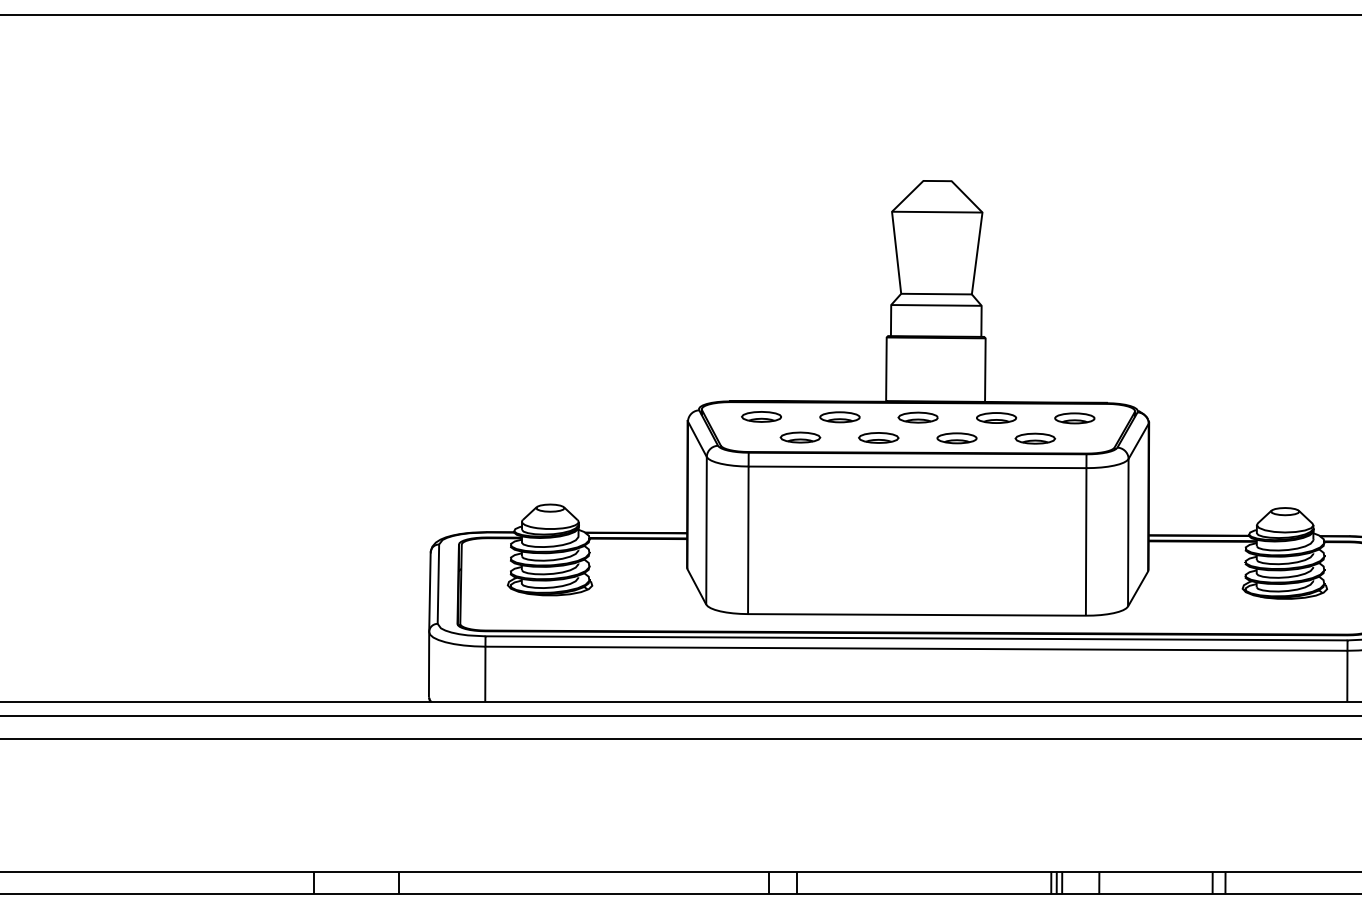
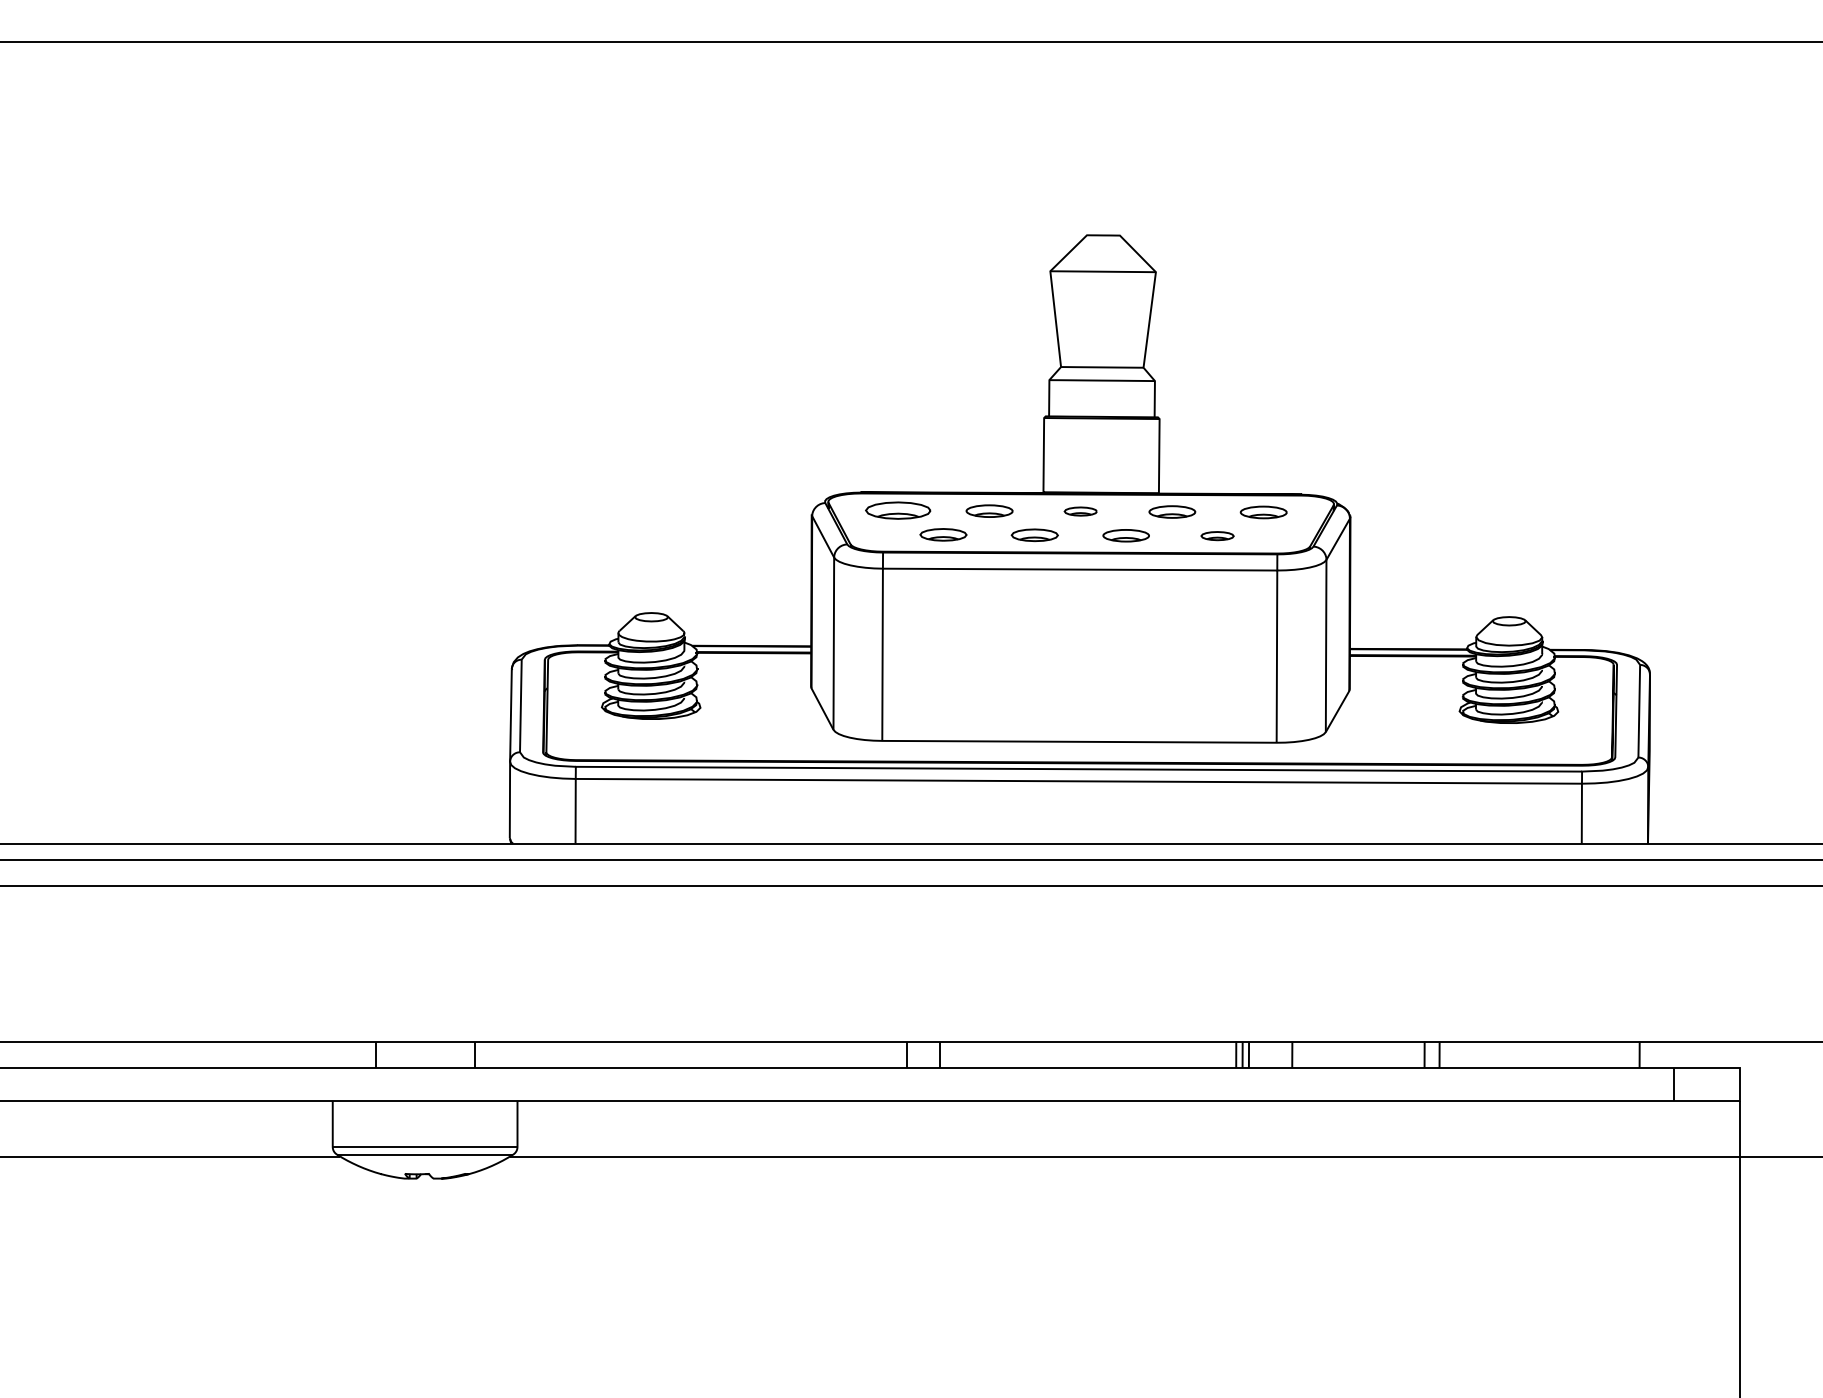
part: (761, 416) -> (897, 510), size x1.4
part: (917, 417) -> (1080, 511), size x0.7
part: (1035, 438) -> (1217, 535), size x0.7

